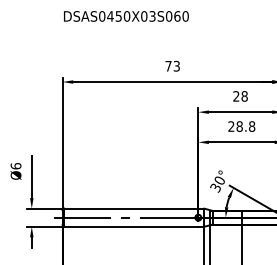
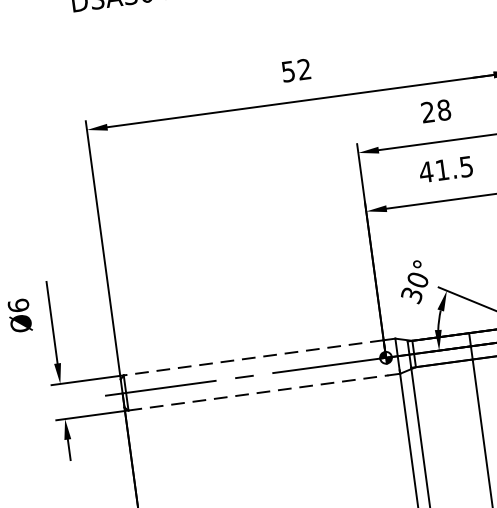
text: (172, 66) -> (296, 71), 73 -> 52
text: (241, 126) -> (445, 169), 28.8 -> 41.5
line: (131, 208) -> (253, 357), solid -> dashed
line: (131, 226) -> (258, 392), solid -> dashed

